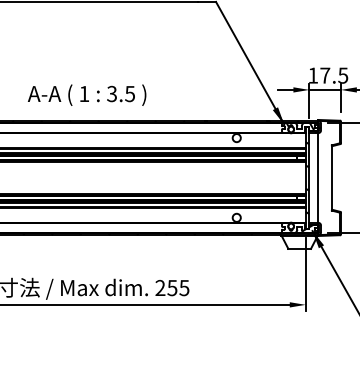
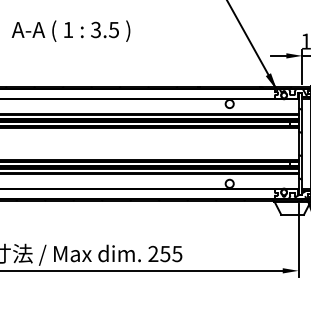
text: (87, 94) -> (71, 30), moved

